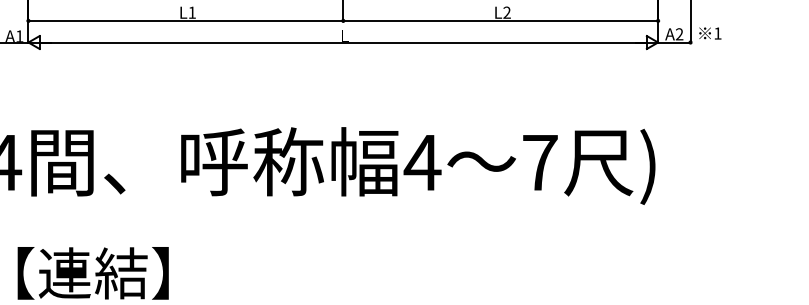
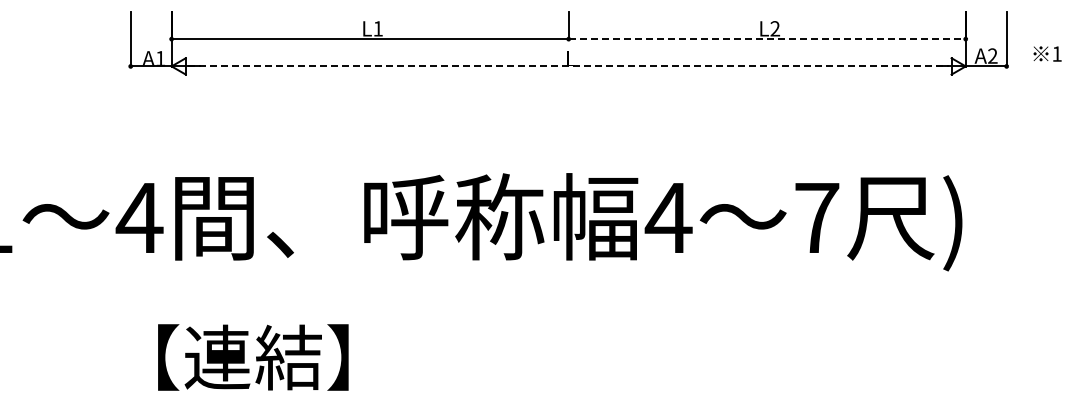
line: (500, 21) -> (767, 39), solid -> dashed
text: (710, 33) -> (1047, 53), moved
line: (343, 42) -> (568, 66), solid -> dashed

